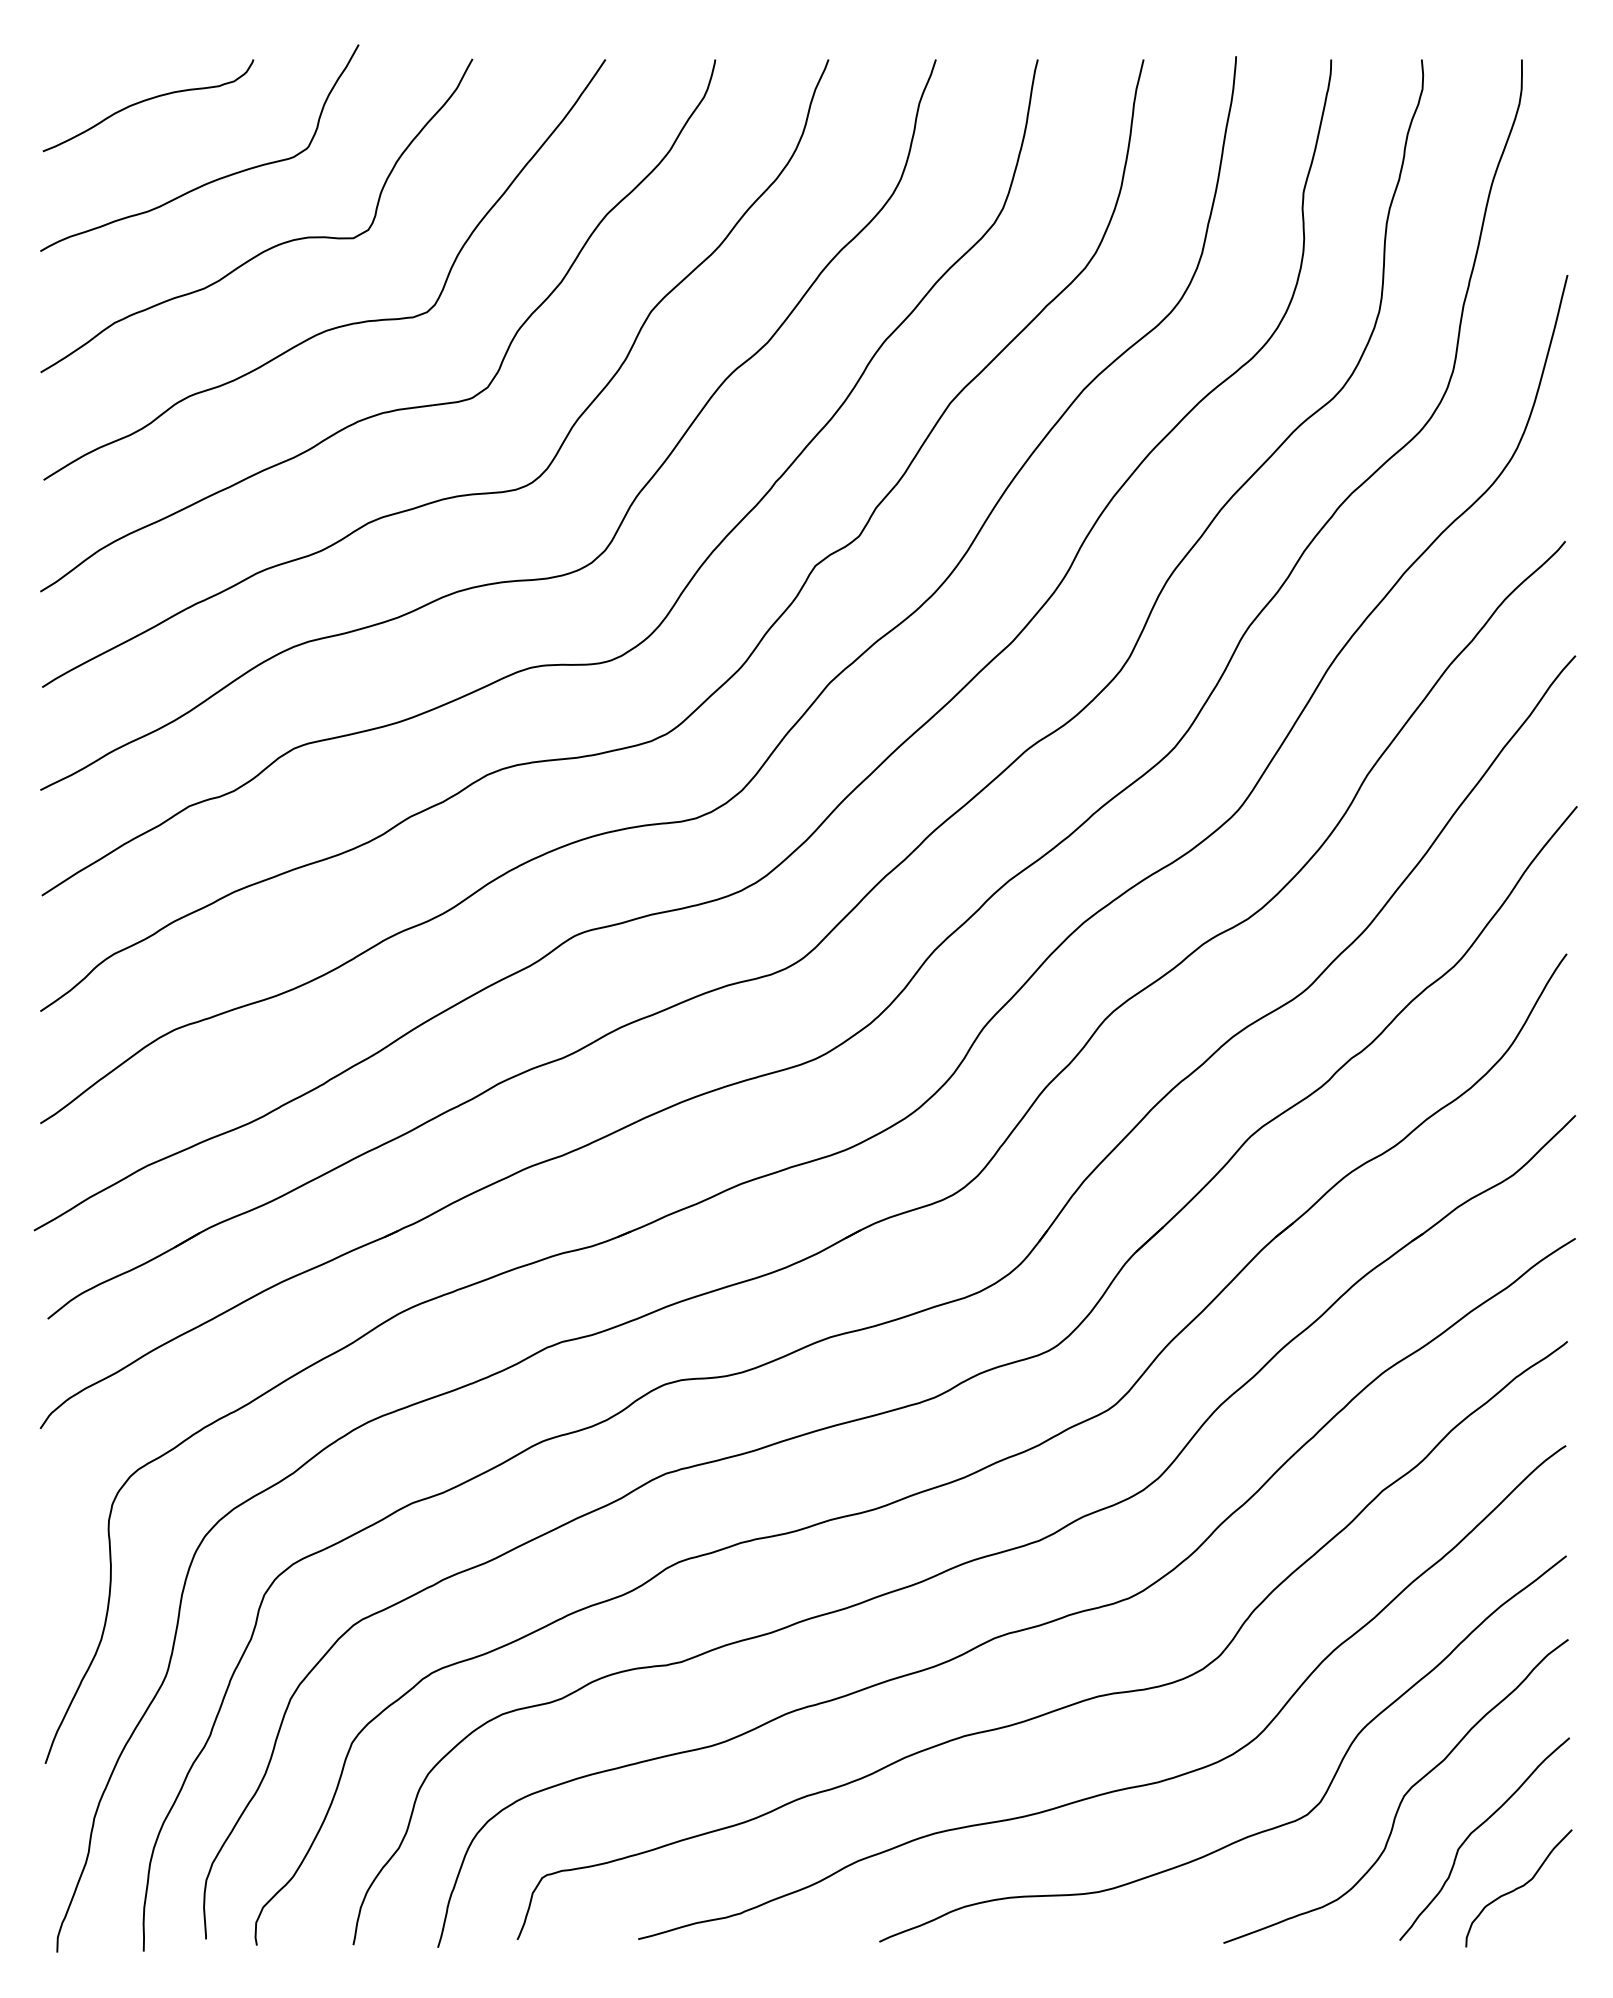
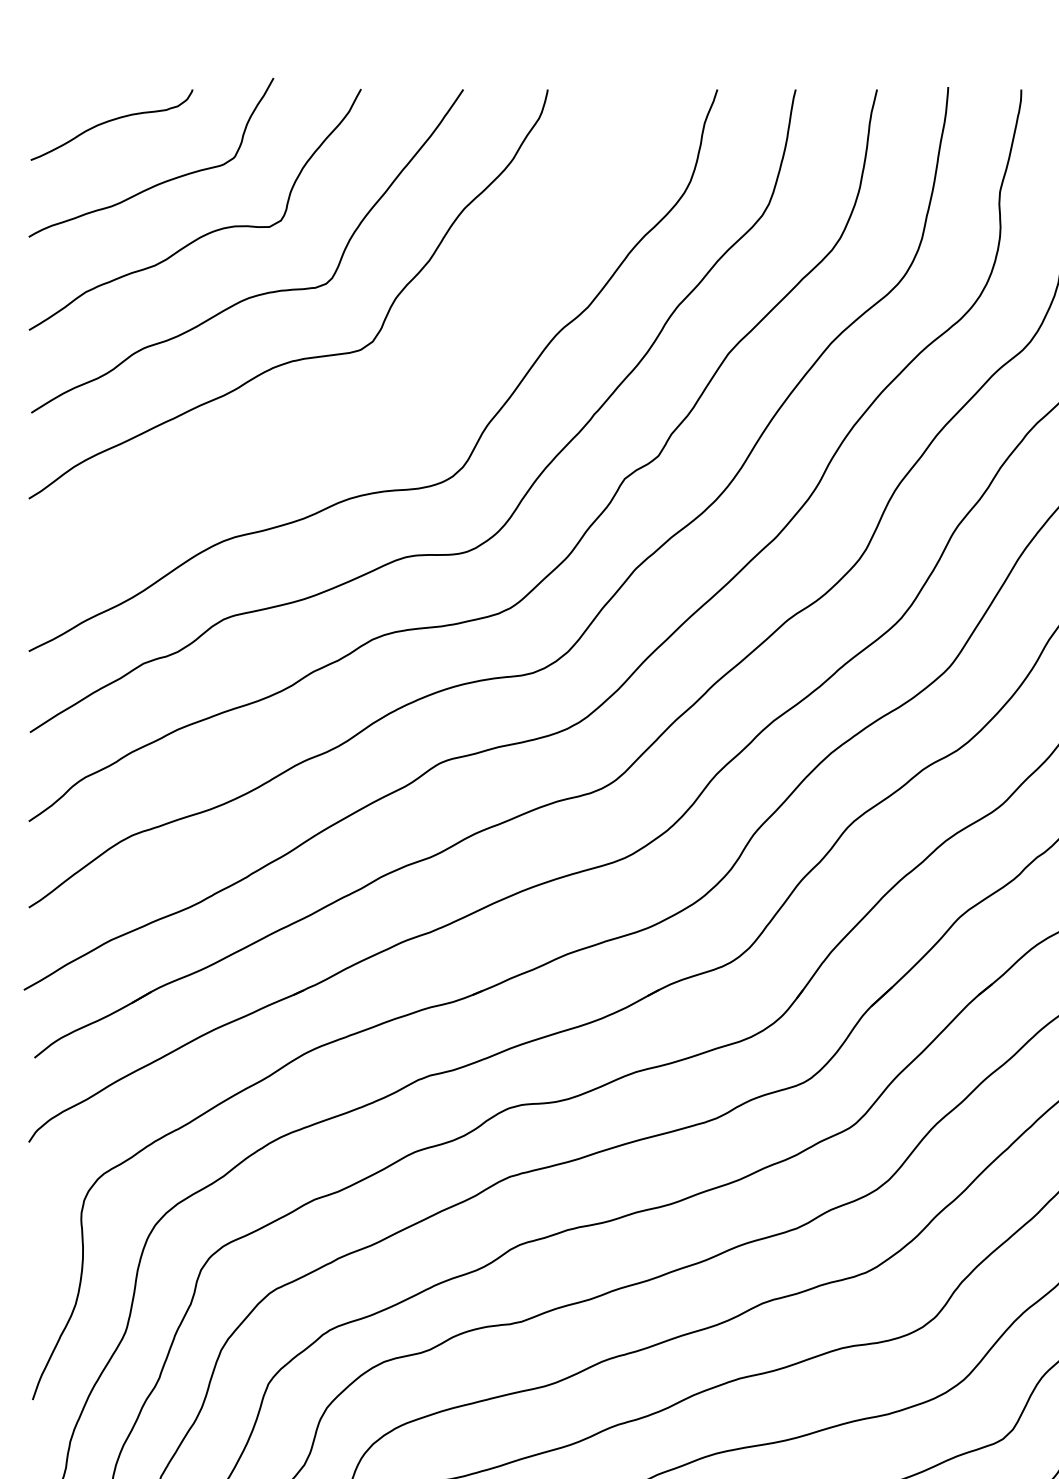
curve: (455, 495) -> (348, 424), removed

